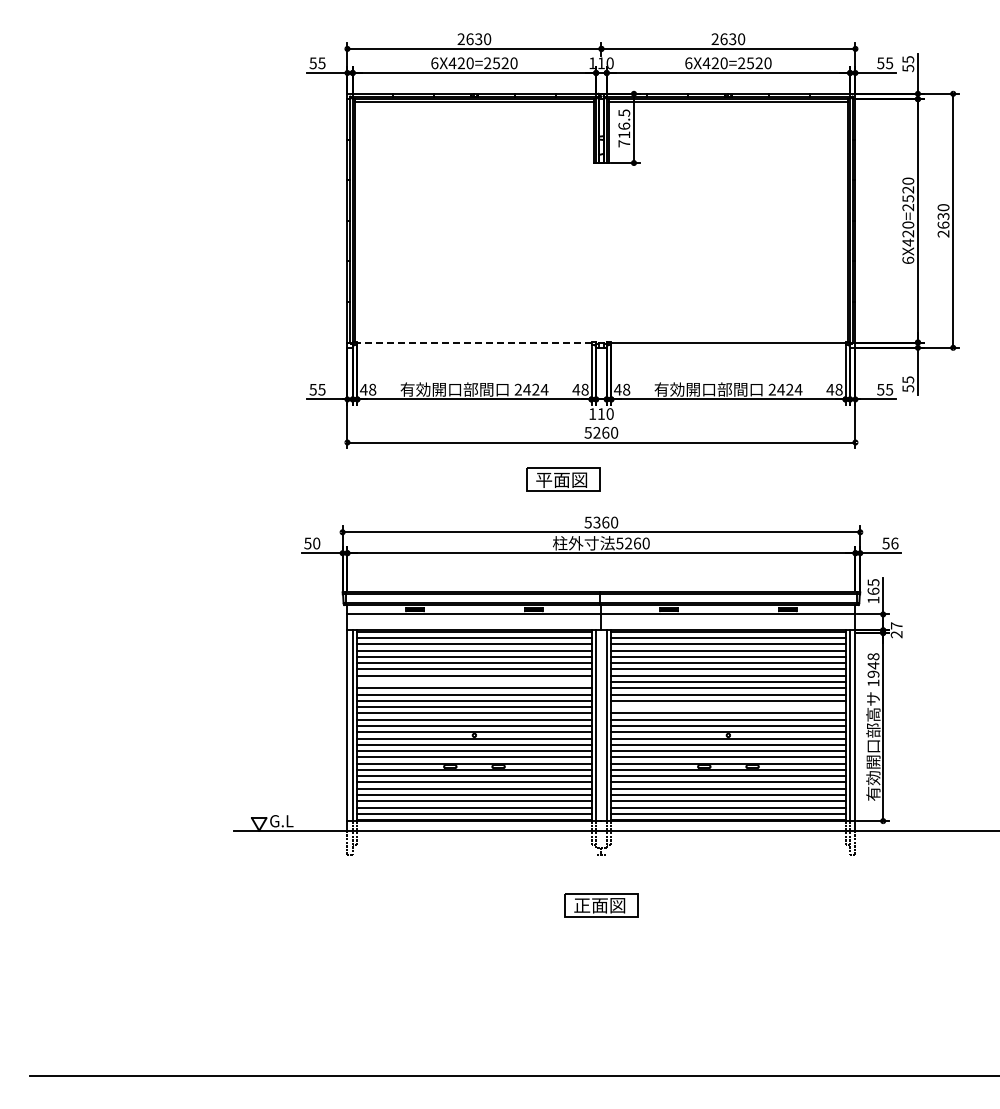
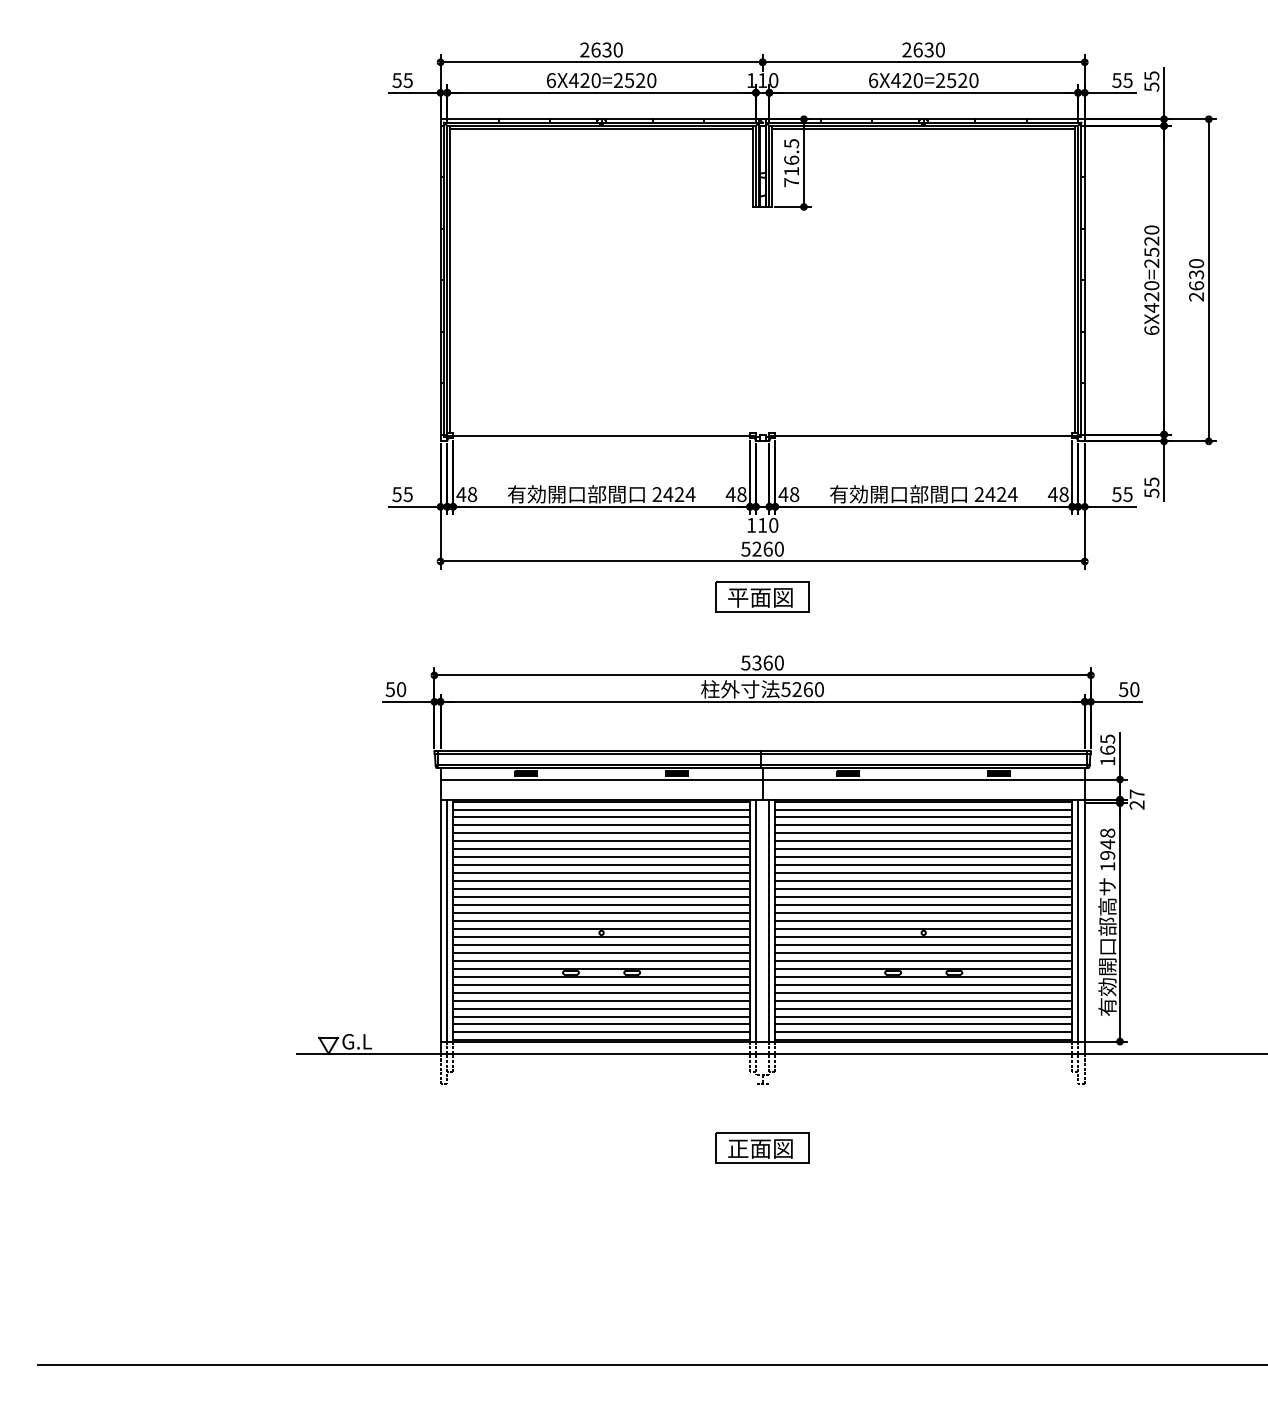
line: (474, 343) -> (601, 435), dashed -> solid
part: (563, 479) -> (762, 596), moved
text: (894, 543) -> (1134, 689), 56 -> 50
line: (474, 682) -> (601, 865), added
line: (728, 707) -> (923, 897), added

